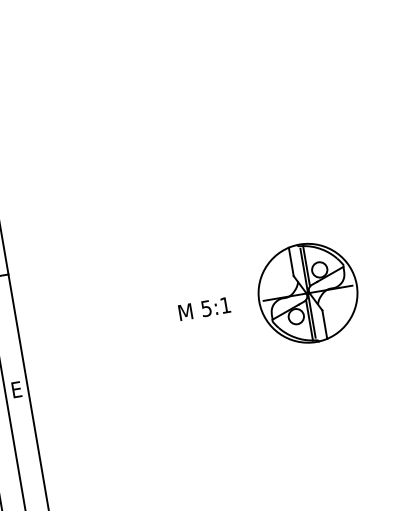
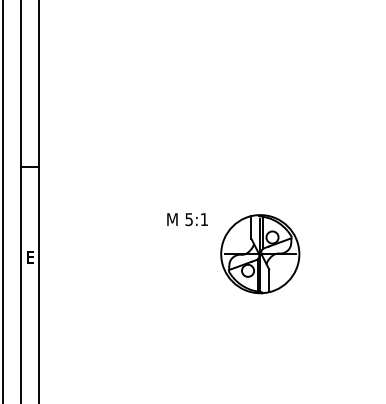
part: (308, 293) -> (260, 254), moved

